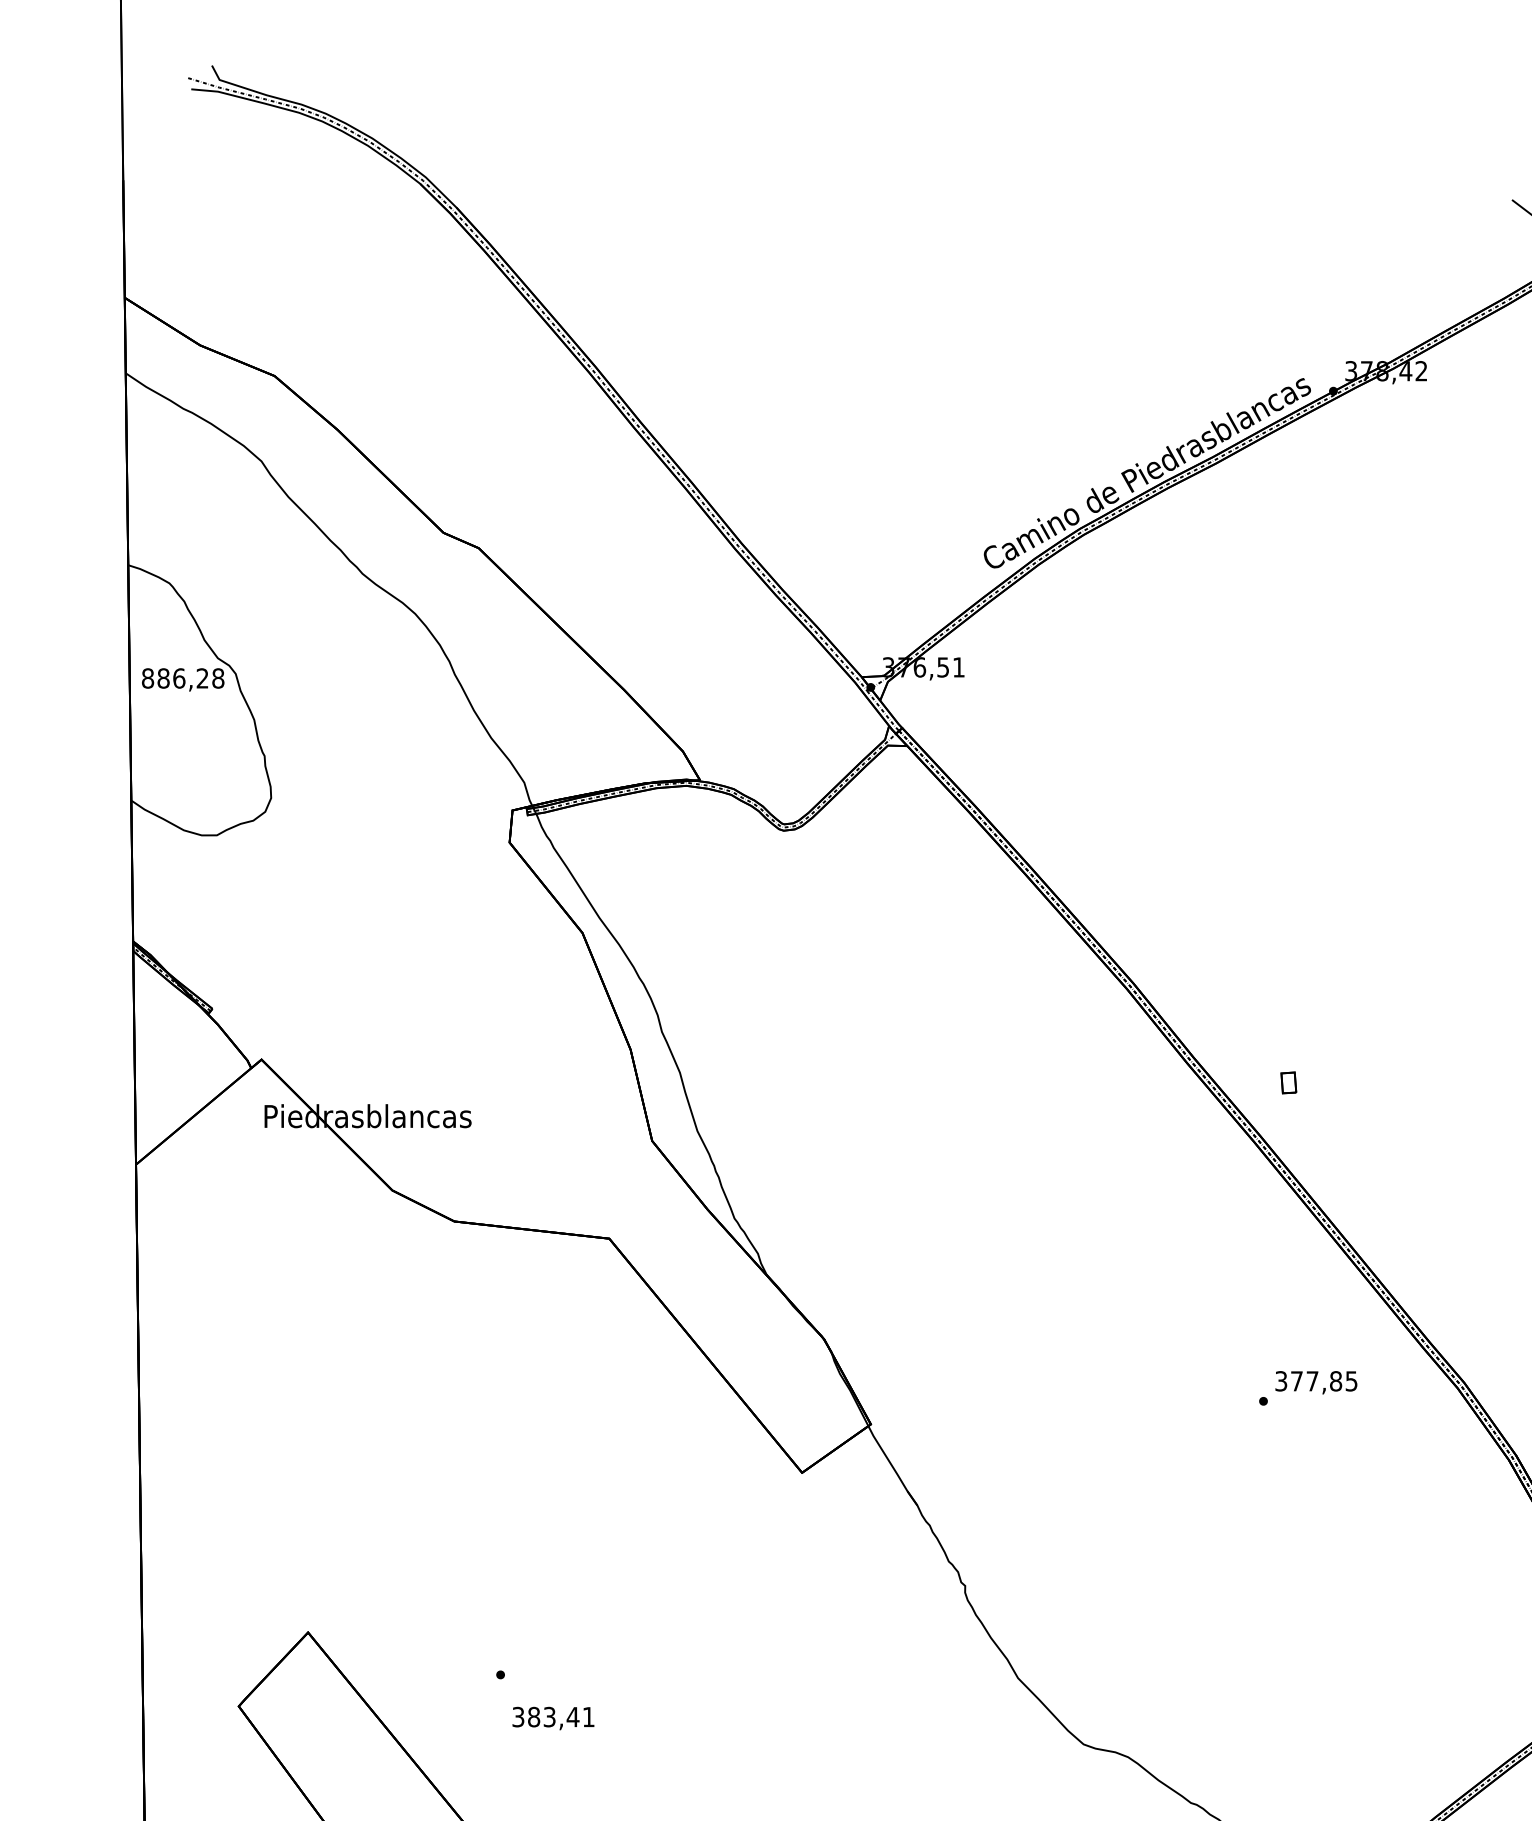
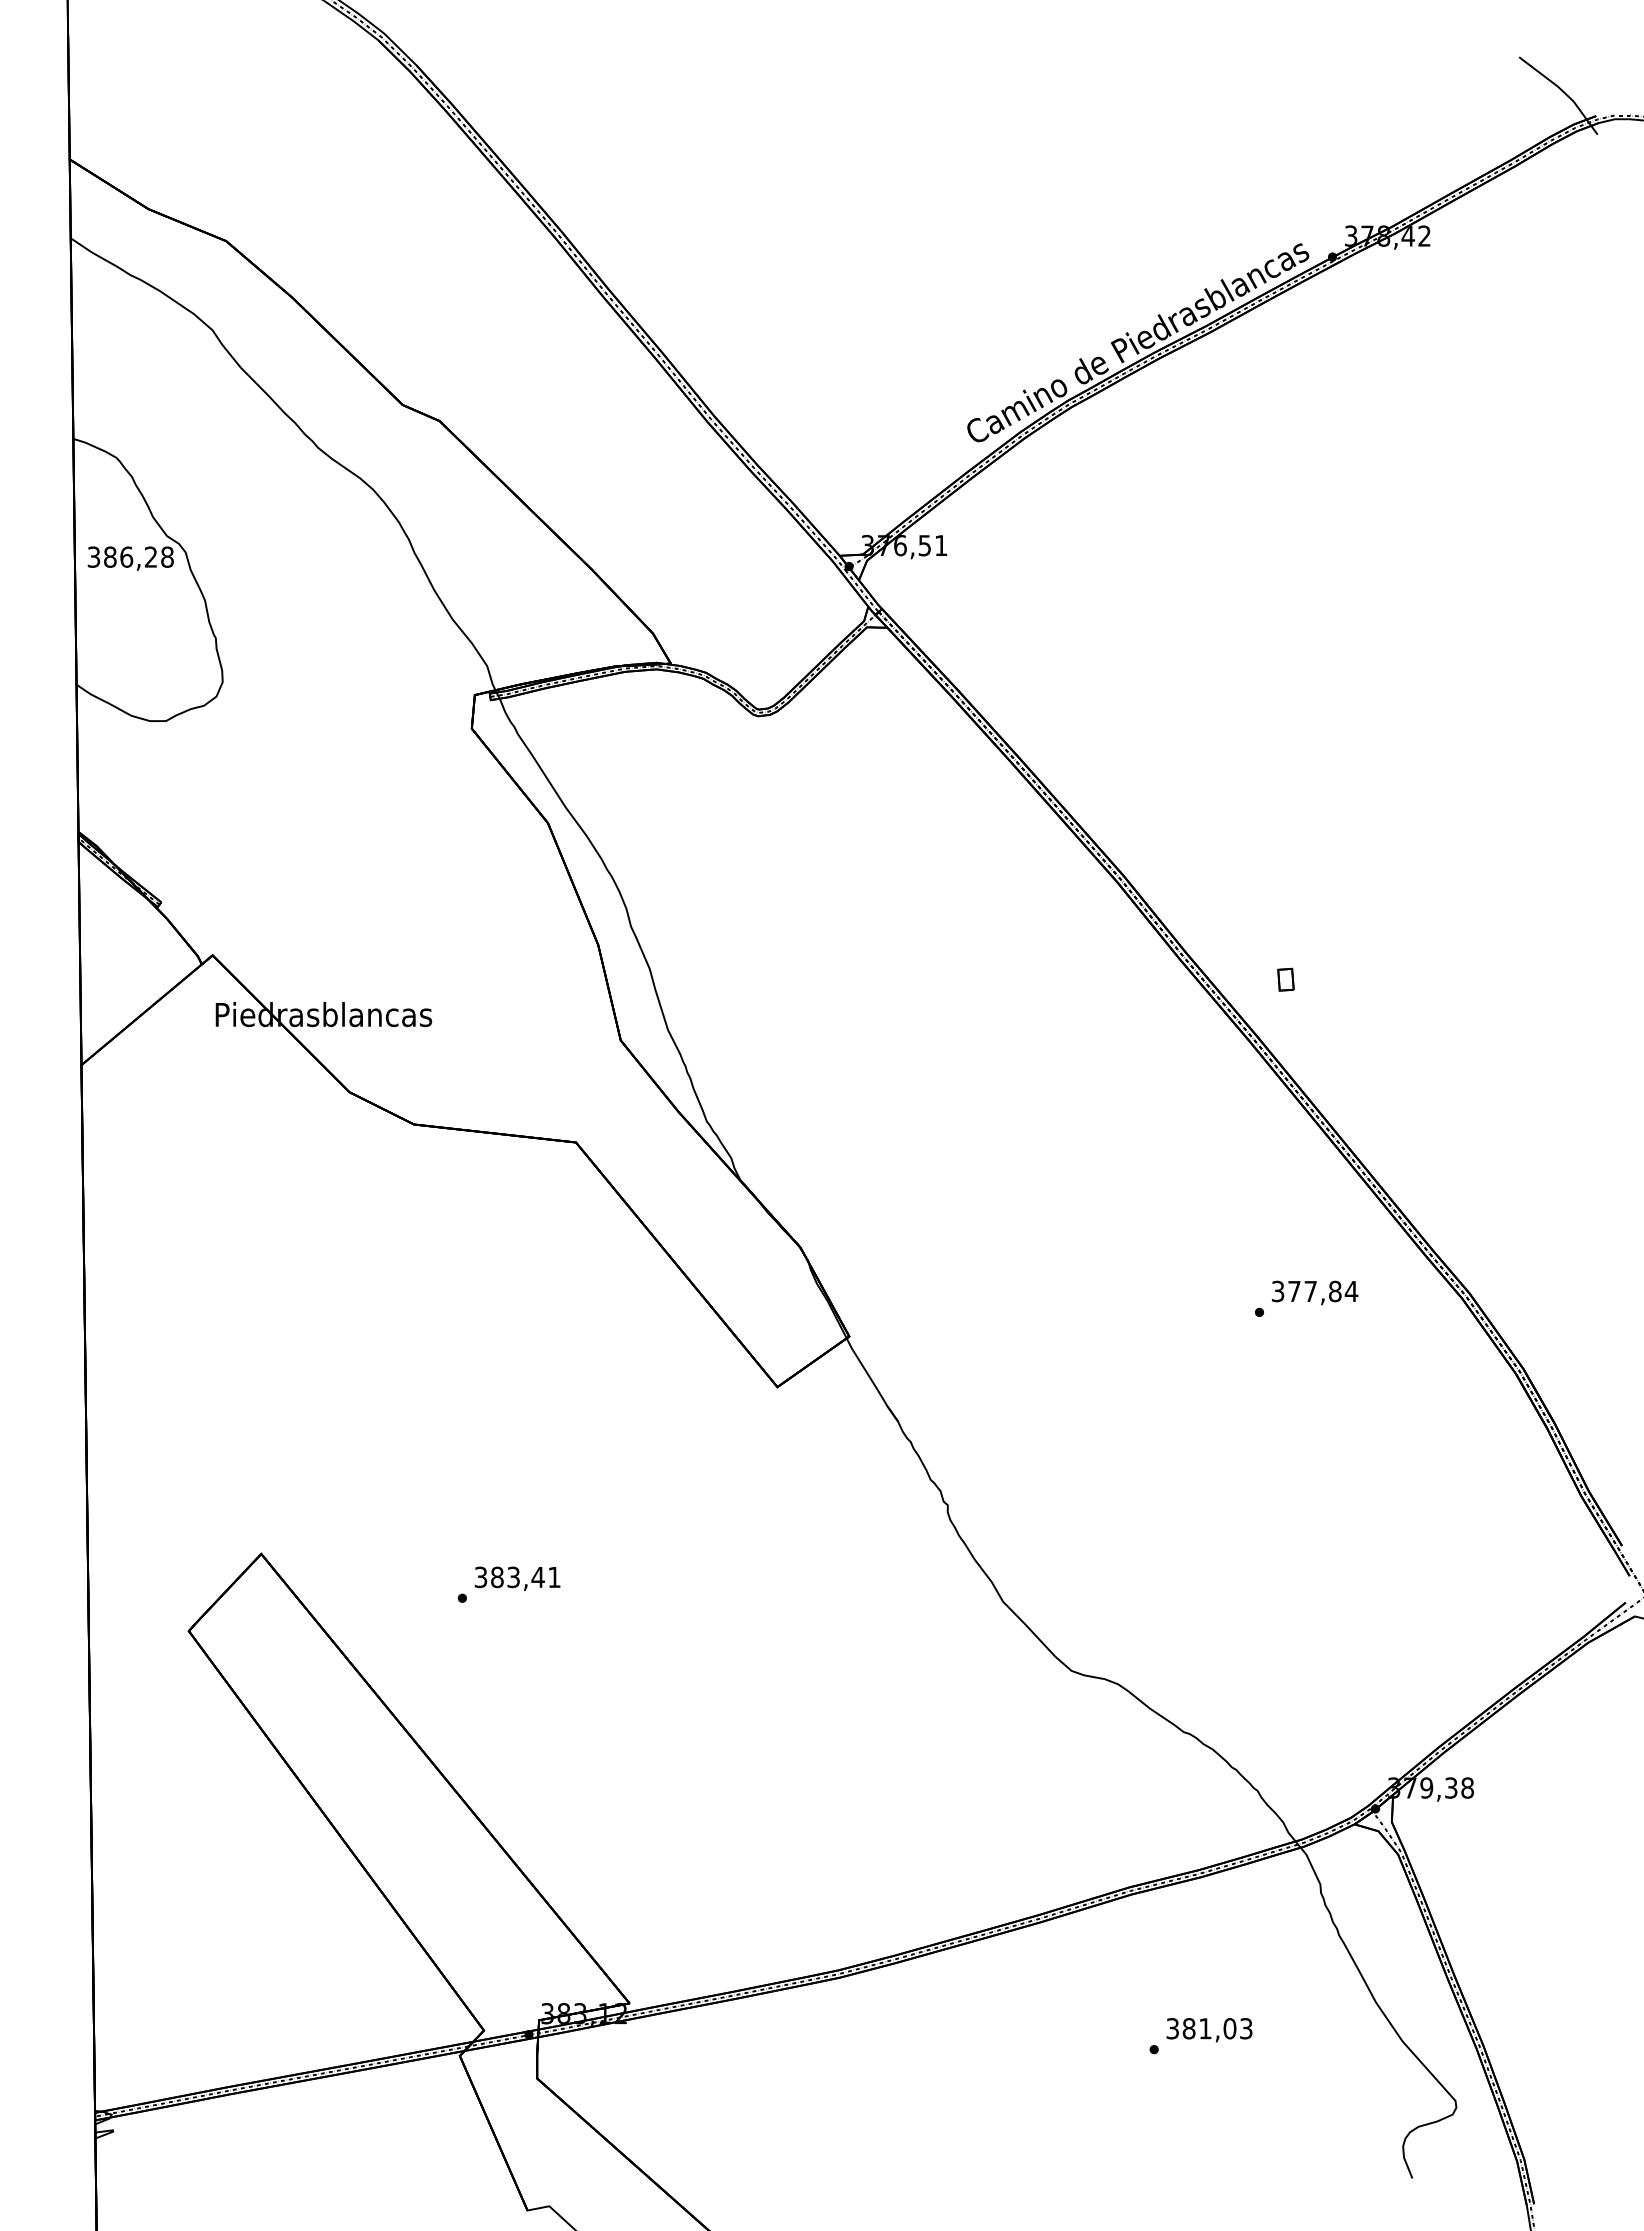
text: (147, 677) -> (93, 556), 886,28 -> 386,28
text: (1351, 1381) -> (1351, 1291), 377,85 -> 377,84
text: (553, 1718) -> (517, 1578), moved

